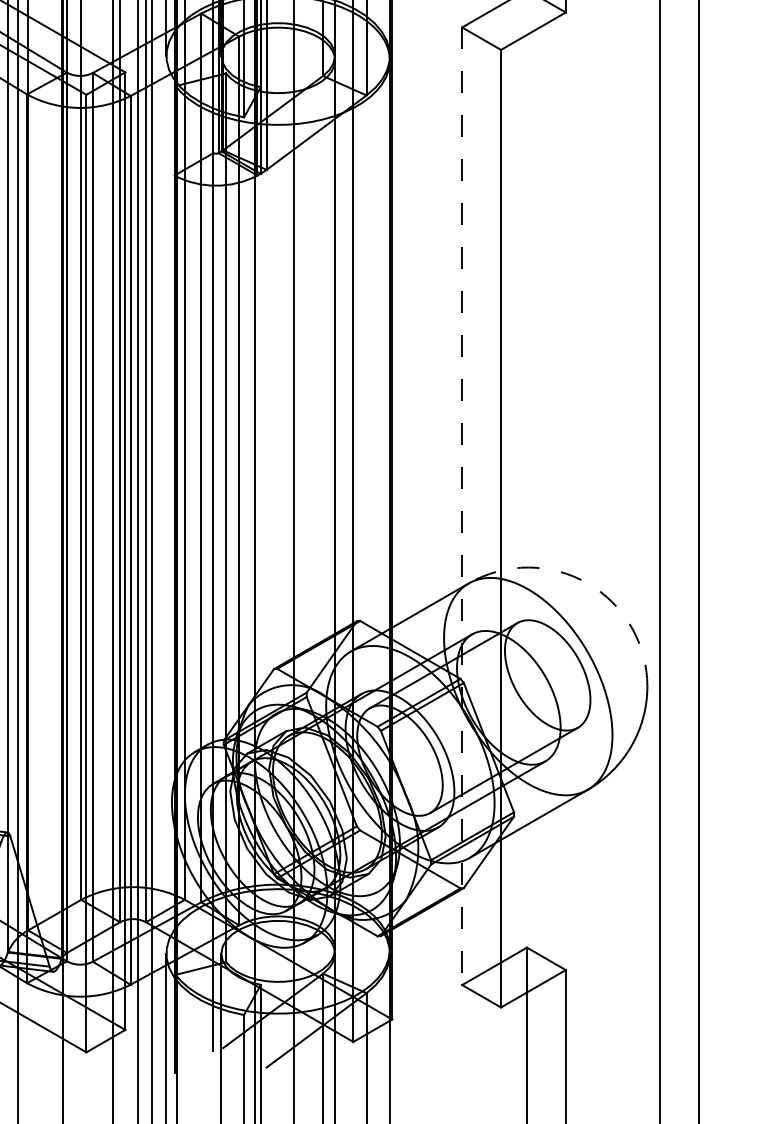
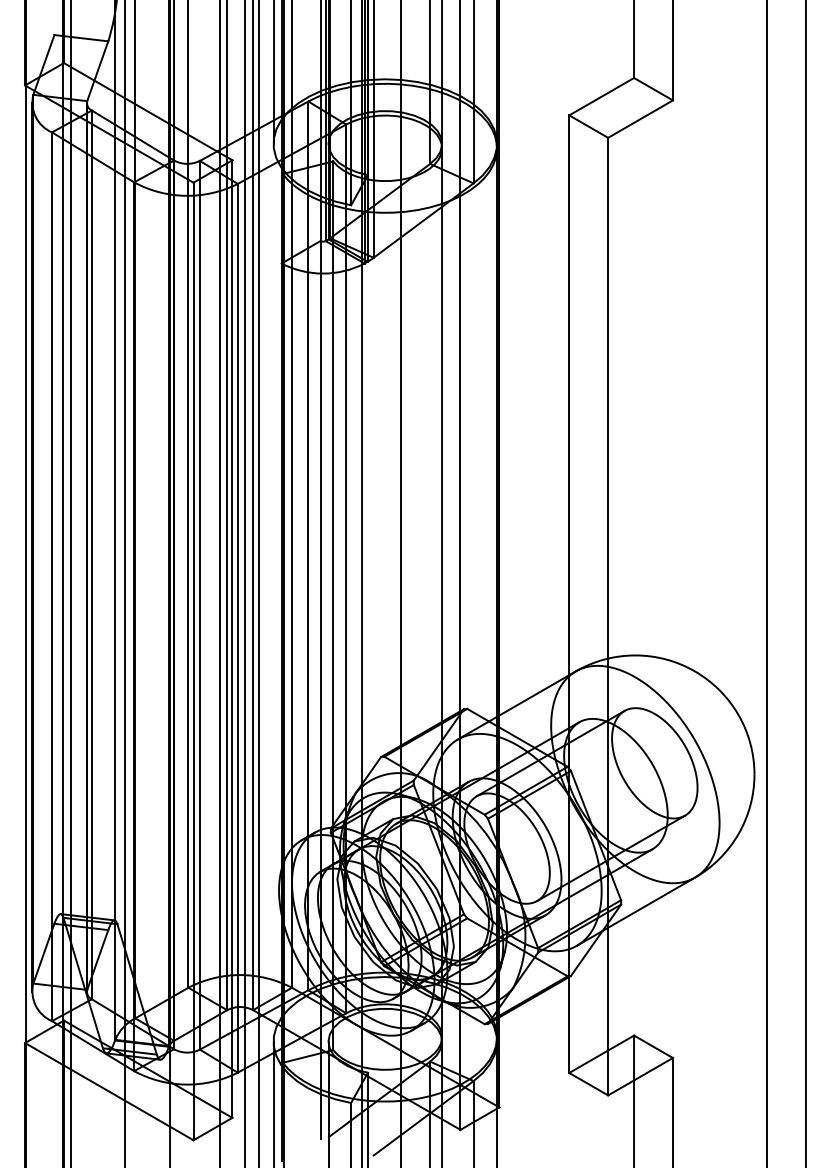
line: (462, 506) -> (569, 594), dashed -> solid
arc: (587, 583) -> (694, 671), dashed -> solid

